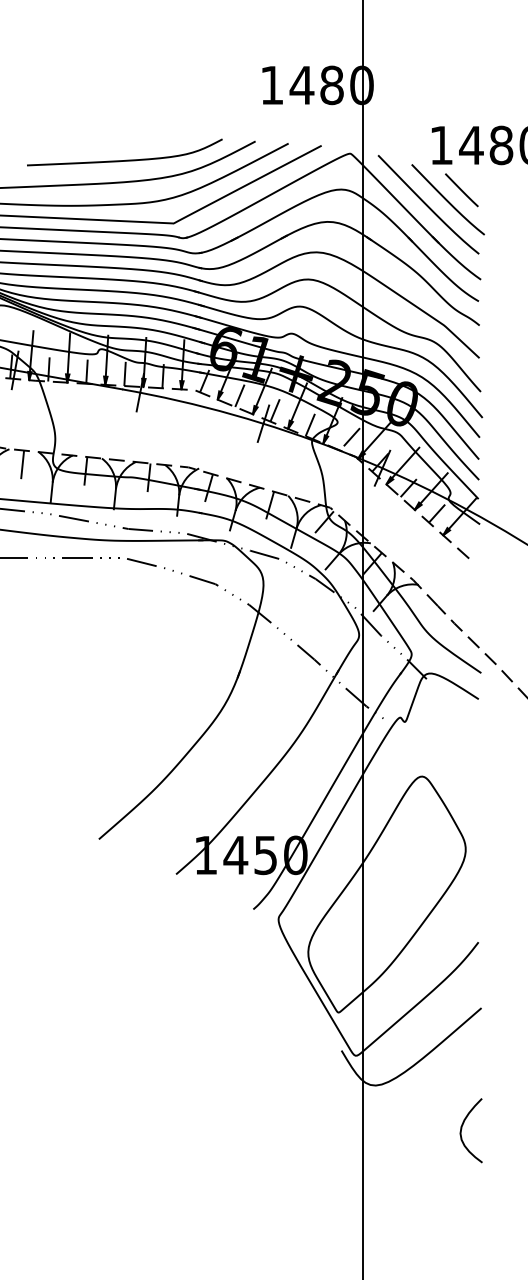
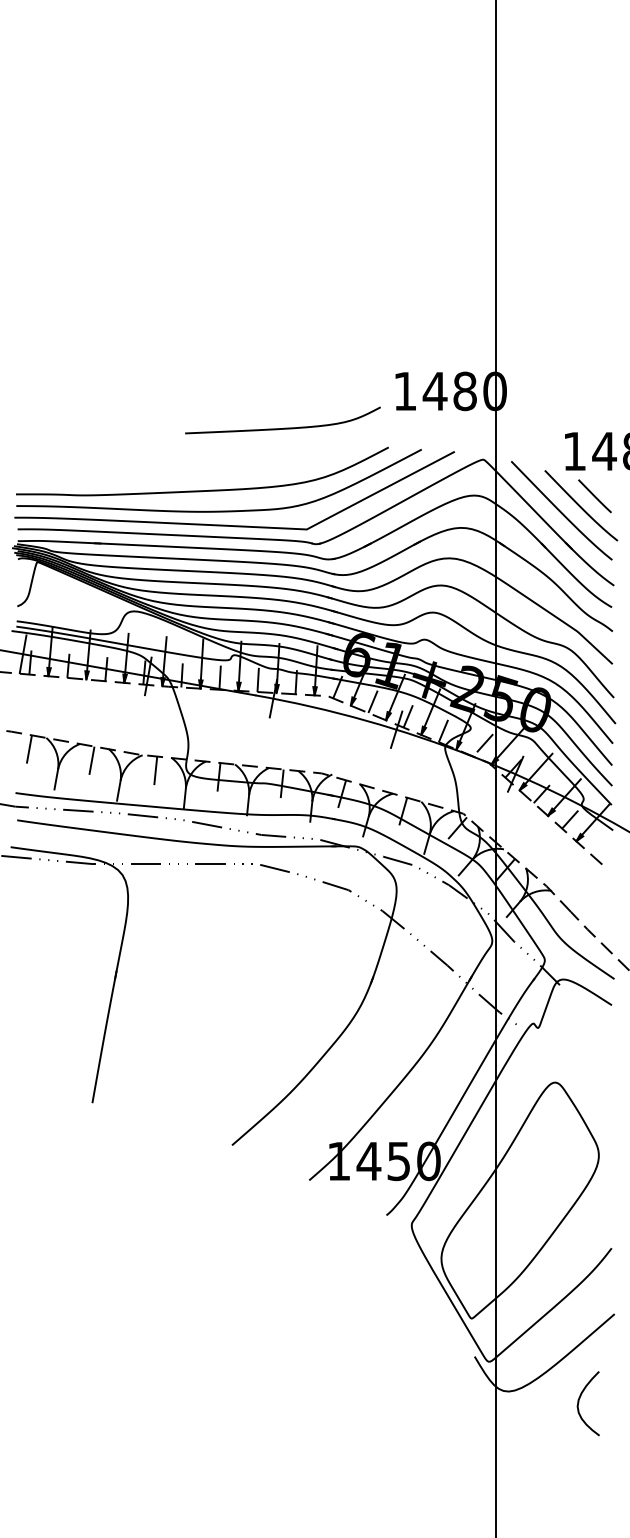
curve: (126, 159) -> (284, 427), moved
curve: (462, 1129) -> (579, 1402), moved

